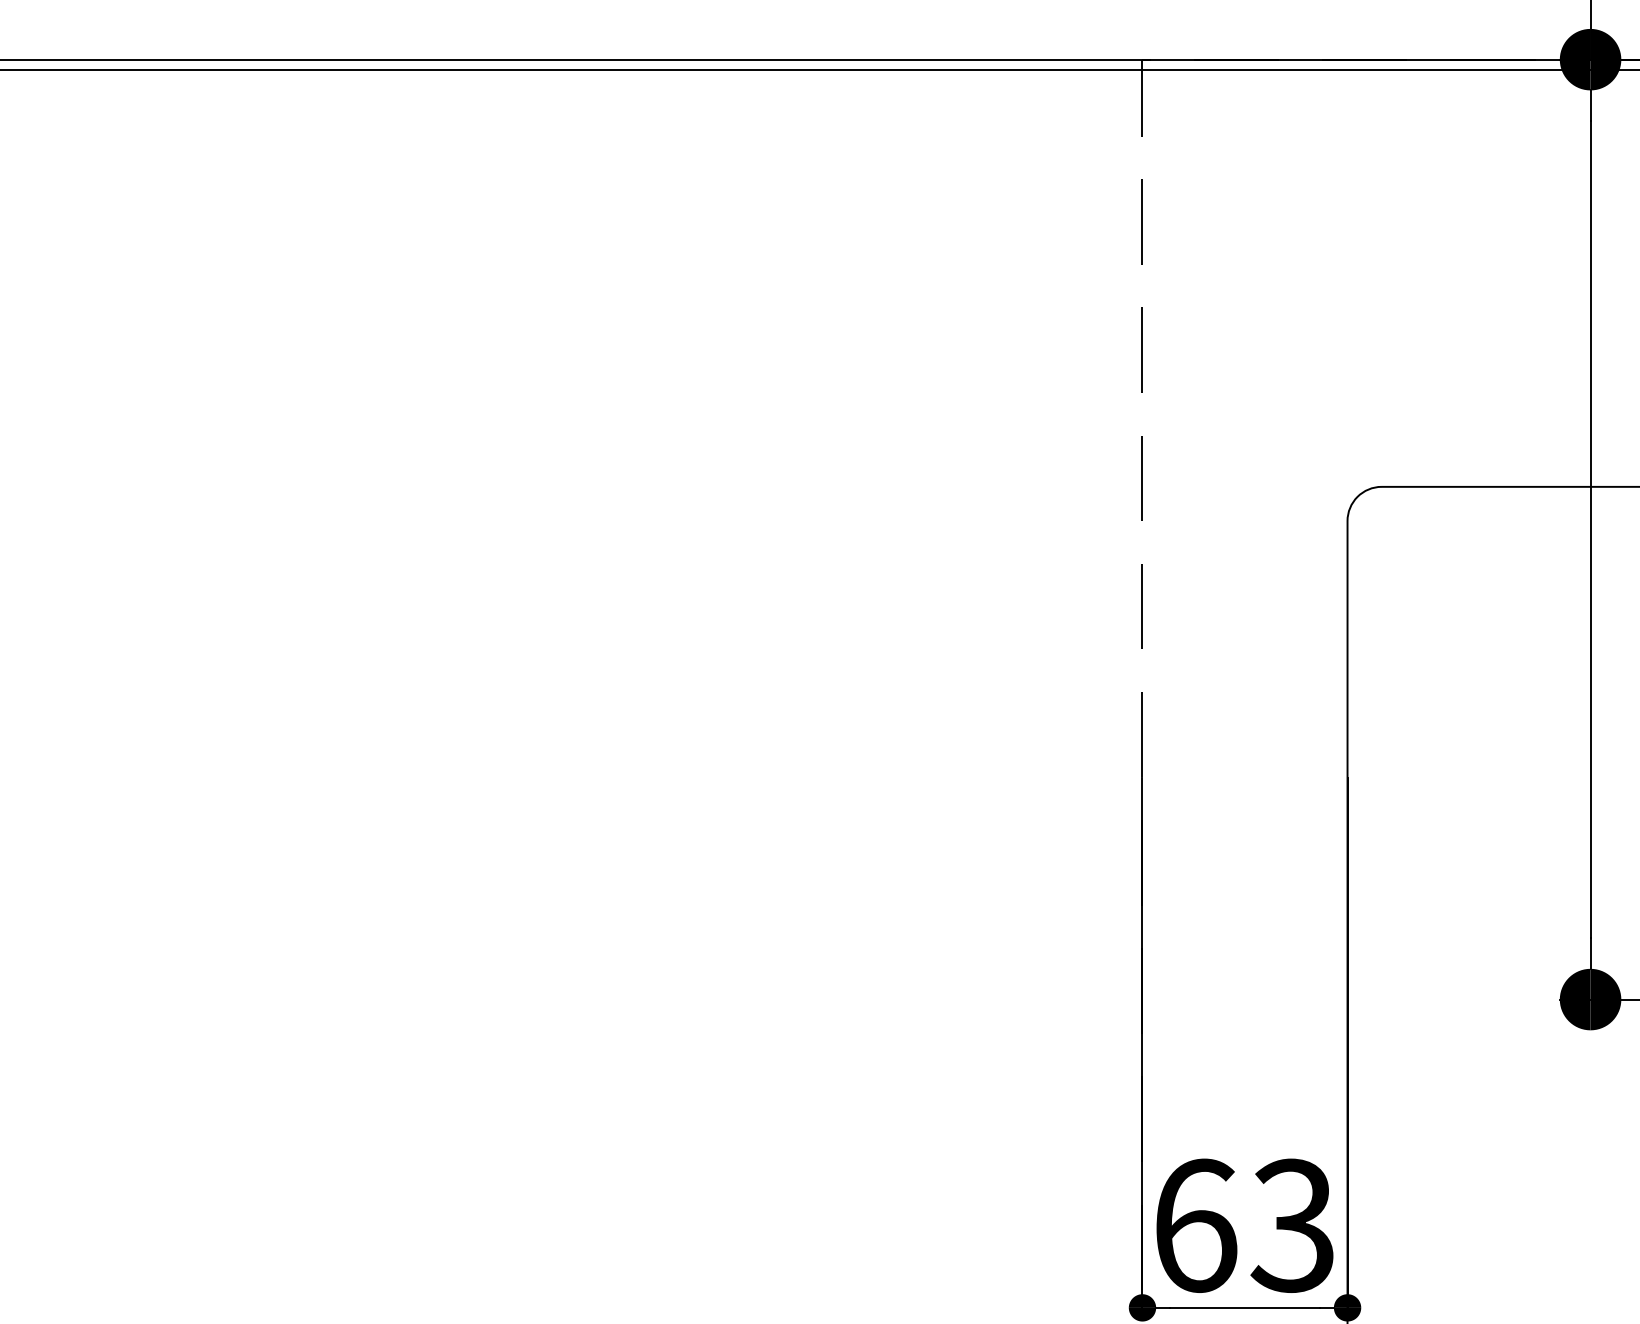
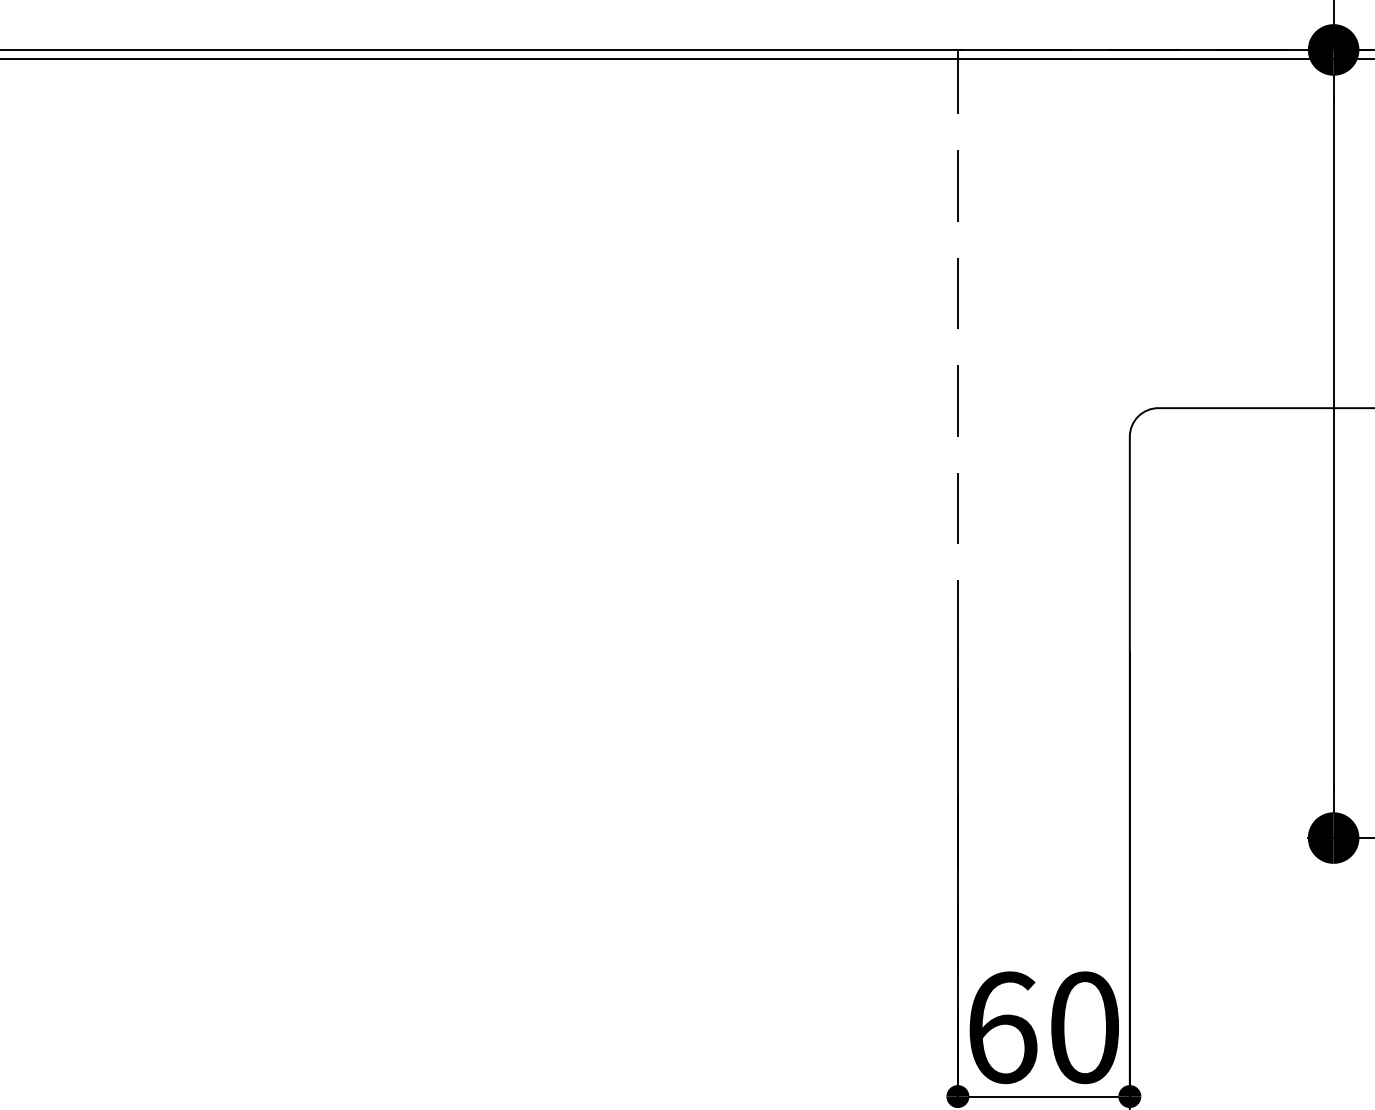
text: (1292, 1225) -> (1083, 1027), 63 -> 60

